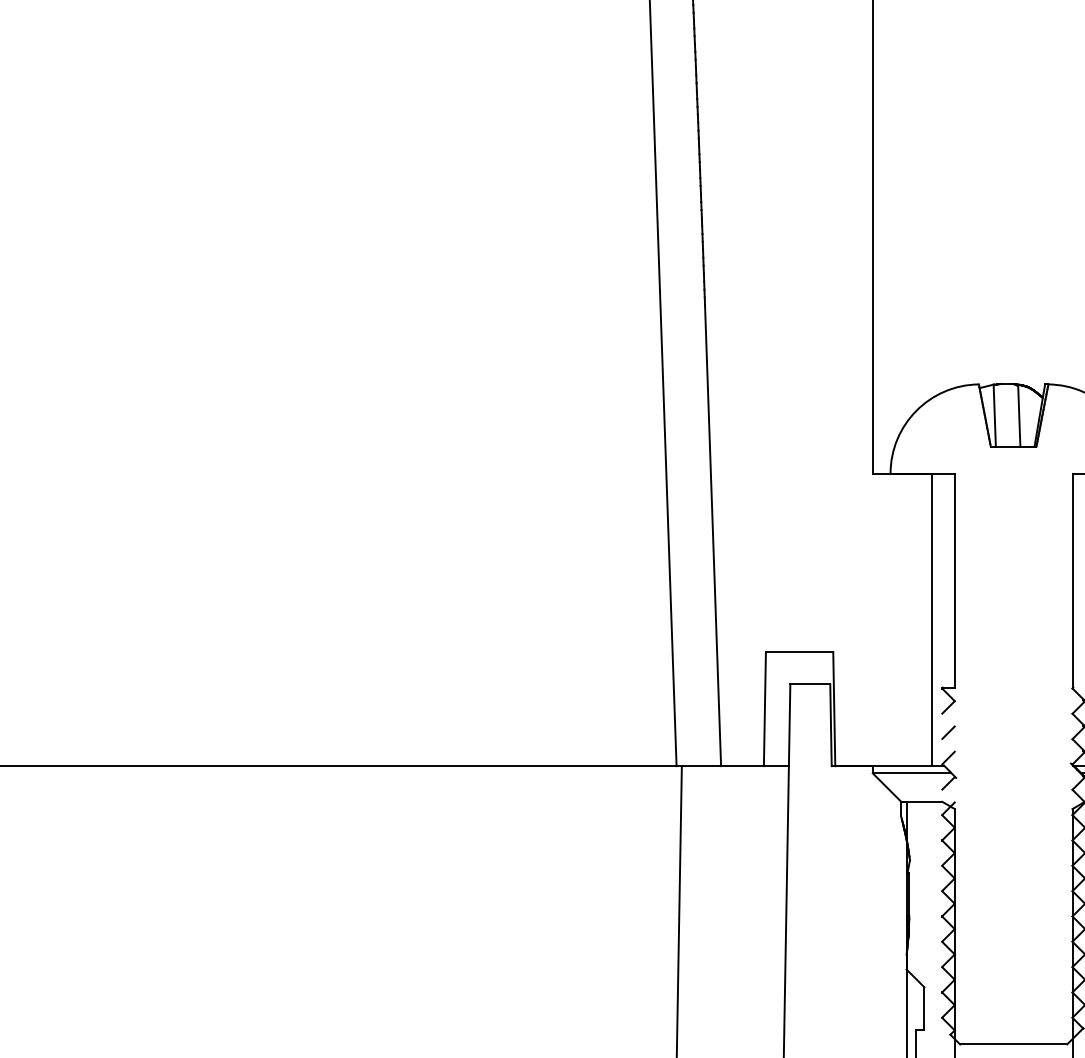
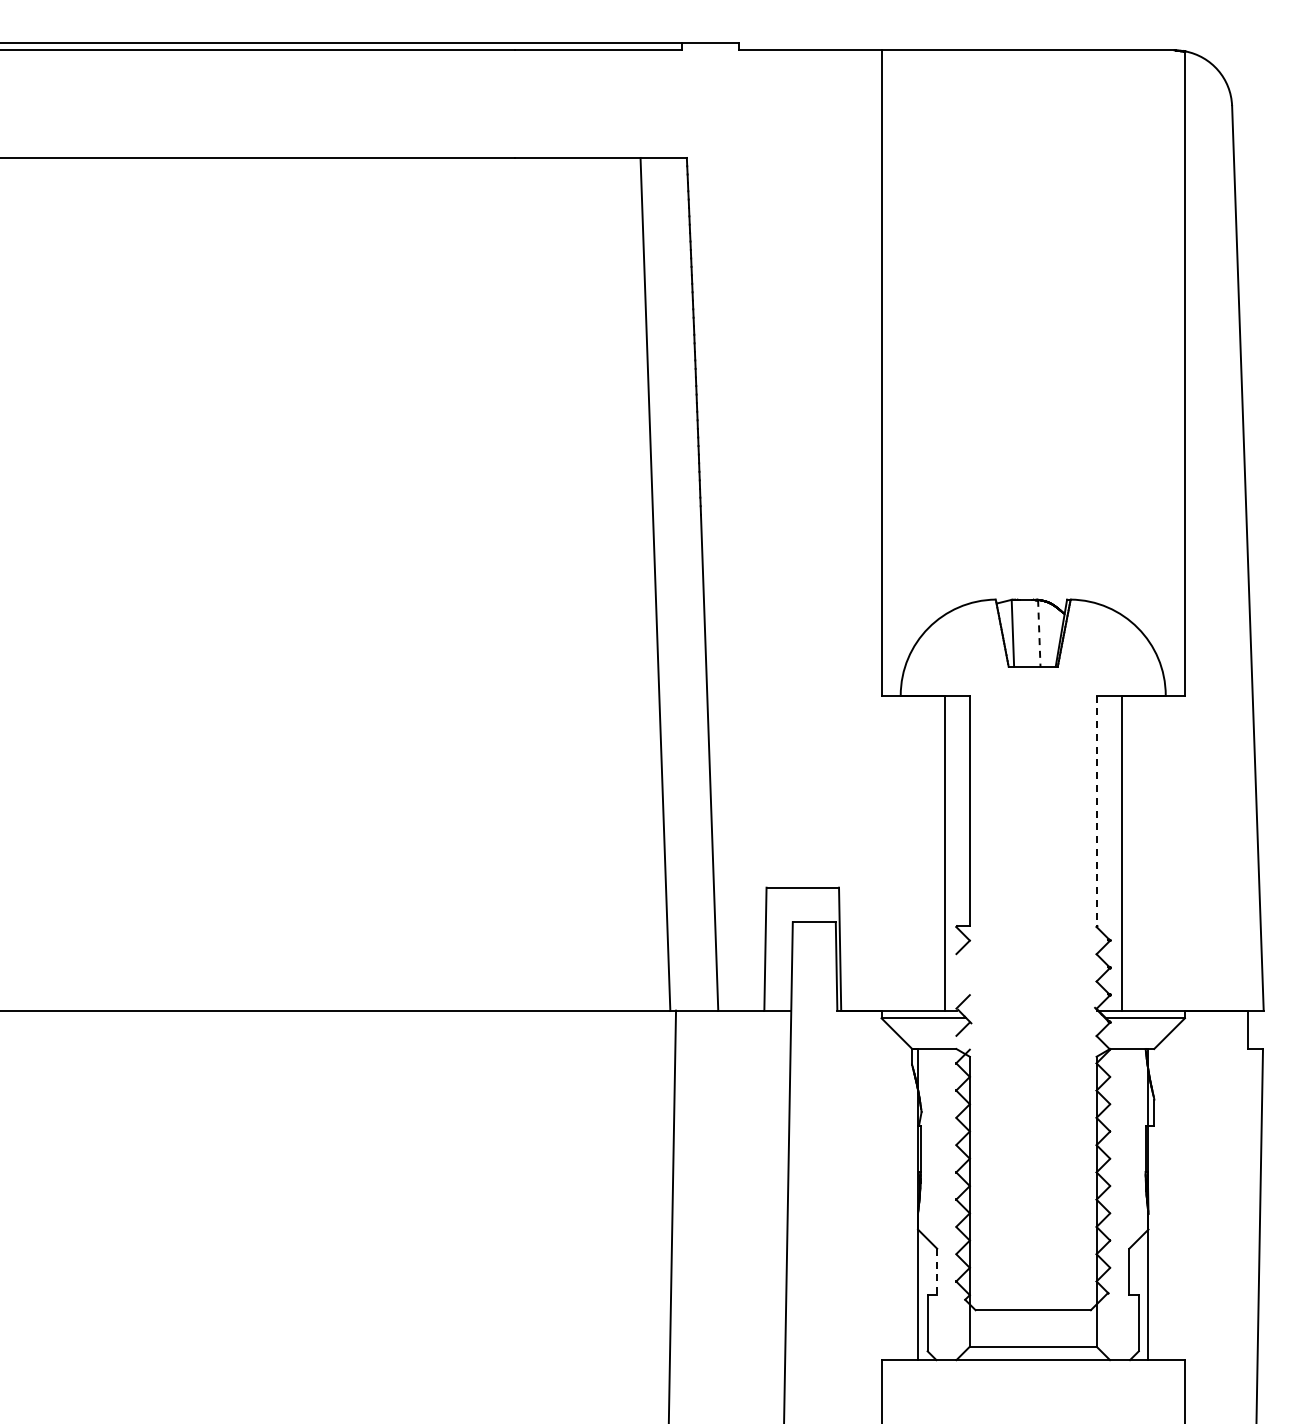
line: (1019, 415) -> (1039, 633), solid -> dashed
line: (1072, 581) -> (1096, 811), solid -> dashed
line: (947, 732) -> (962, 974), removed
line: (924, 1009) -> (937, 1272), solid -> dashed

